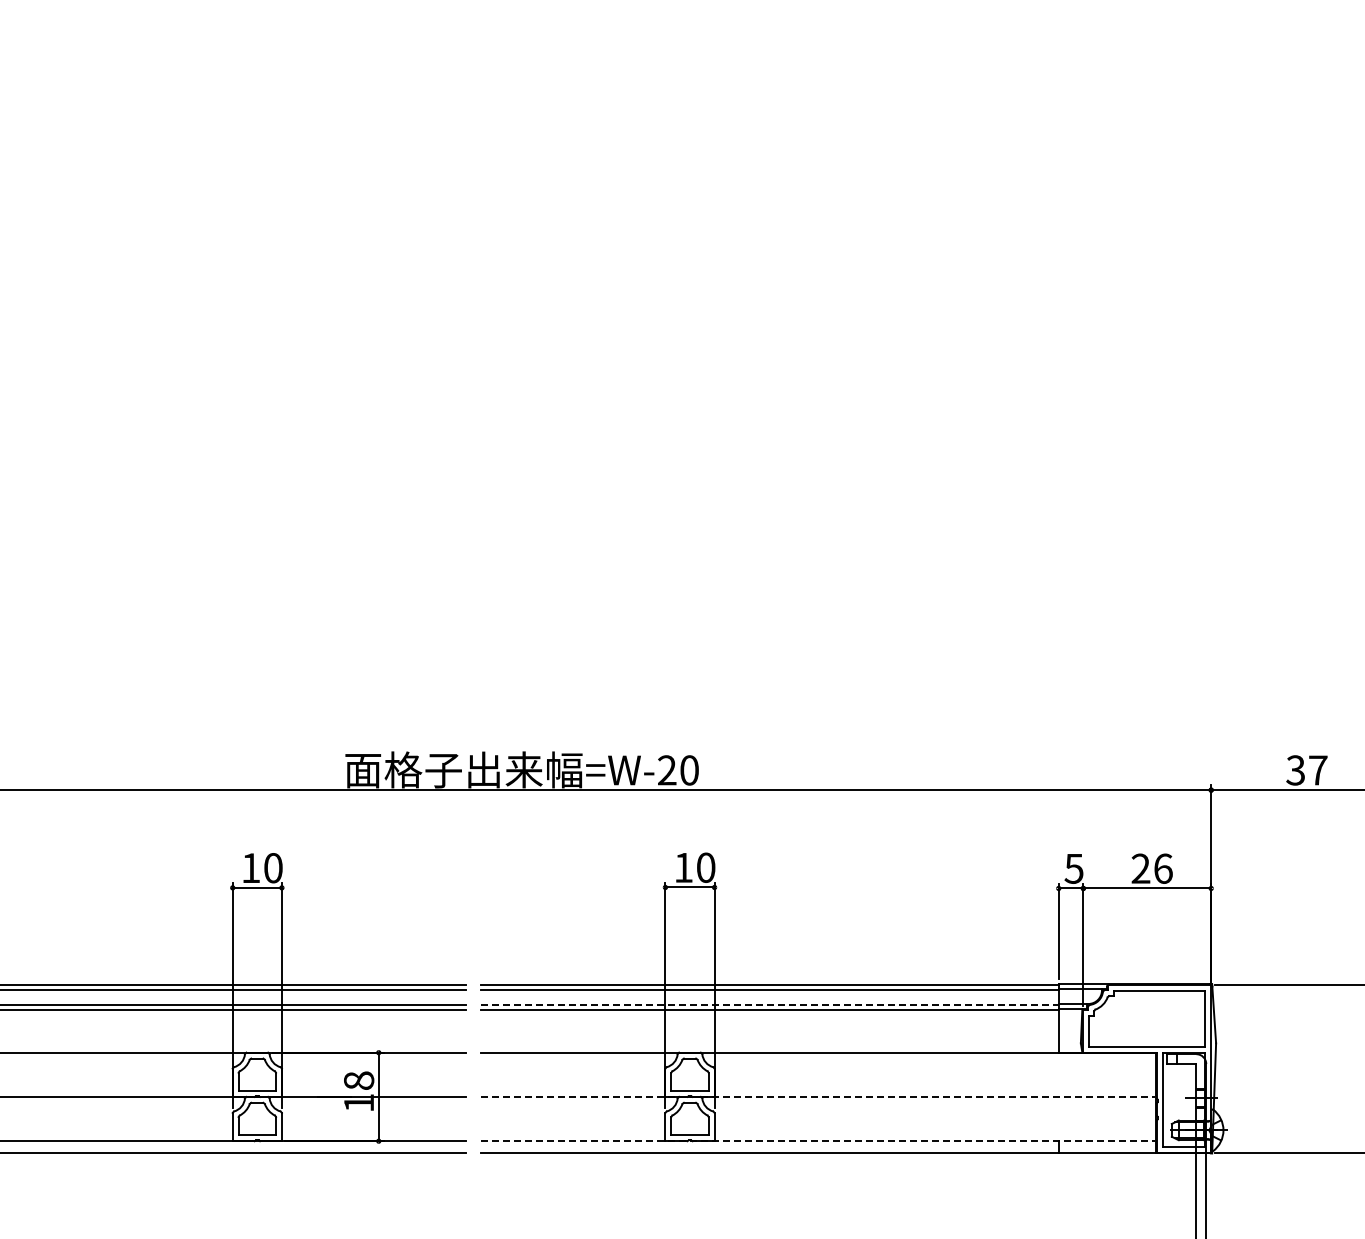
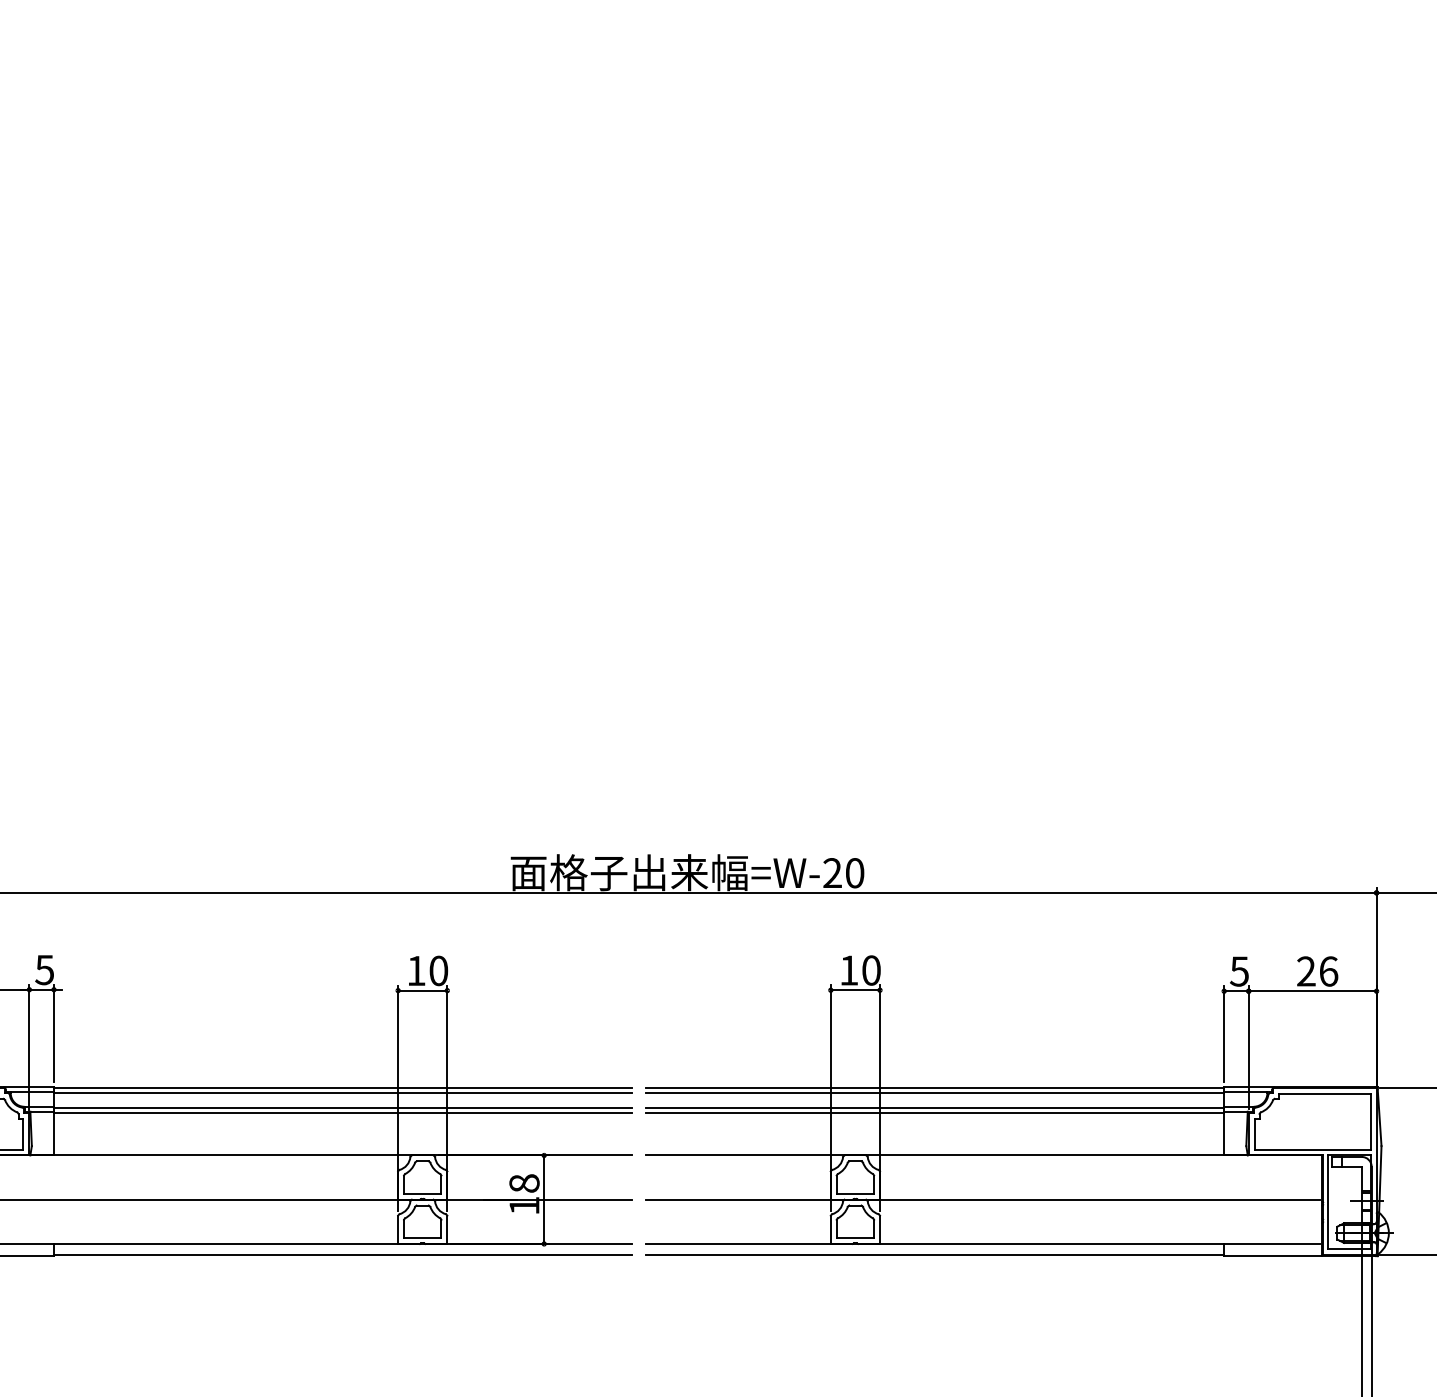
line: (770, 1004) -> (935, 1107), dashed -> solid
line: (818, 1096) -> (983, 1199), dashed -> solid
line: (818, 1140) -> (983, 1243), dashed -> solid

